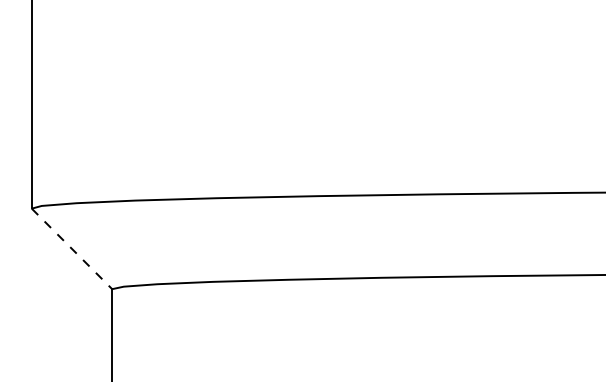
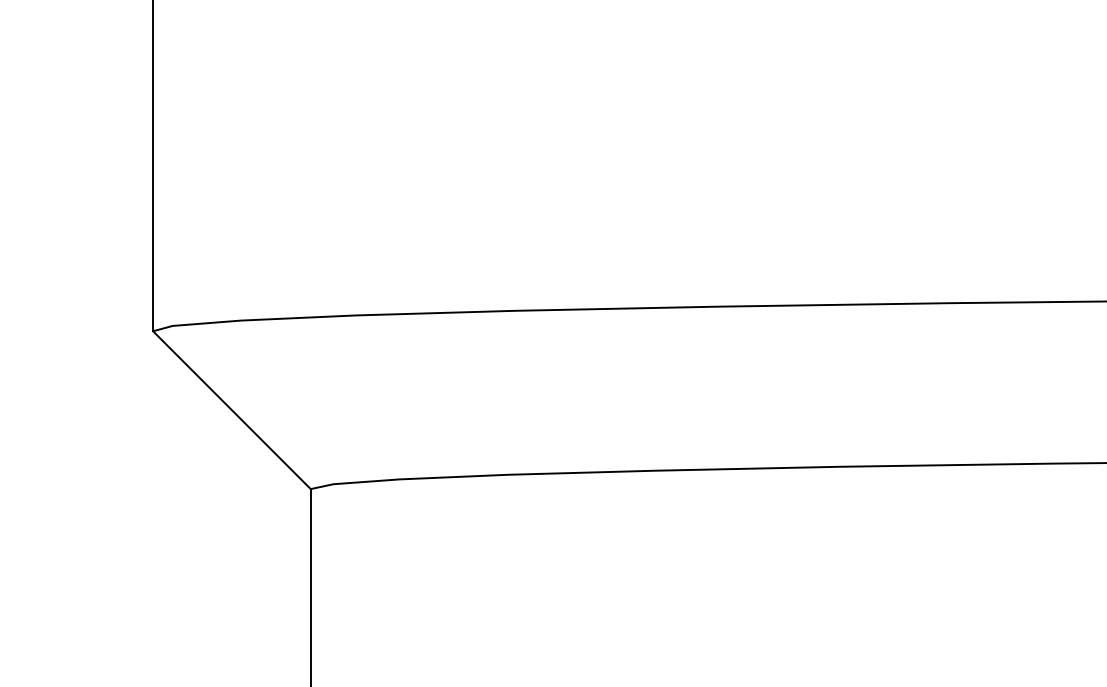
line: (72, 248) -> (232, 409), dashed -> solid

